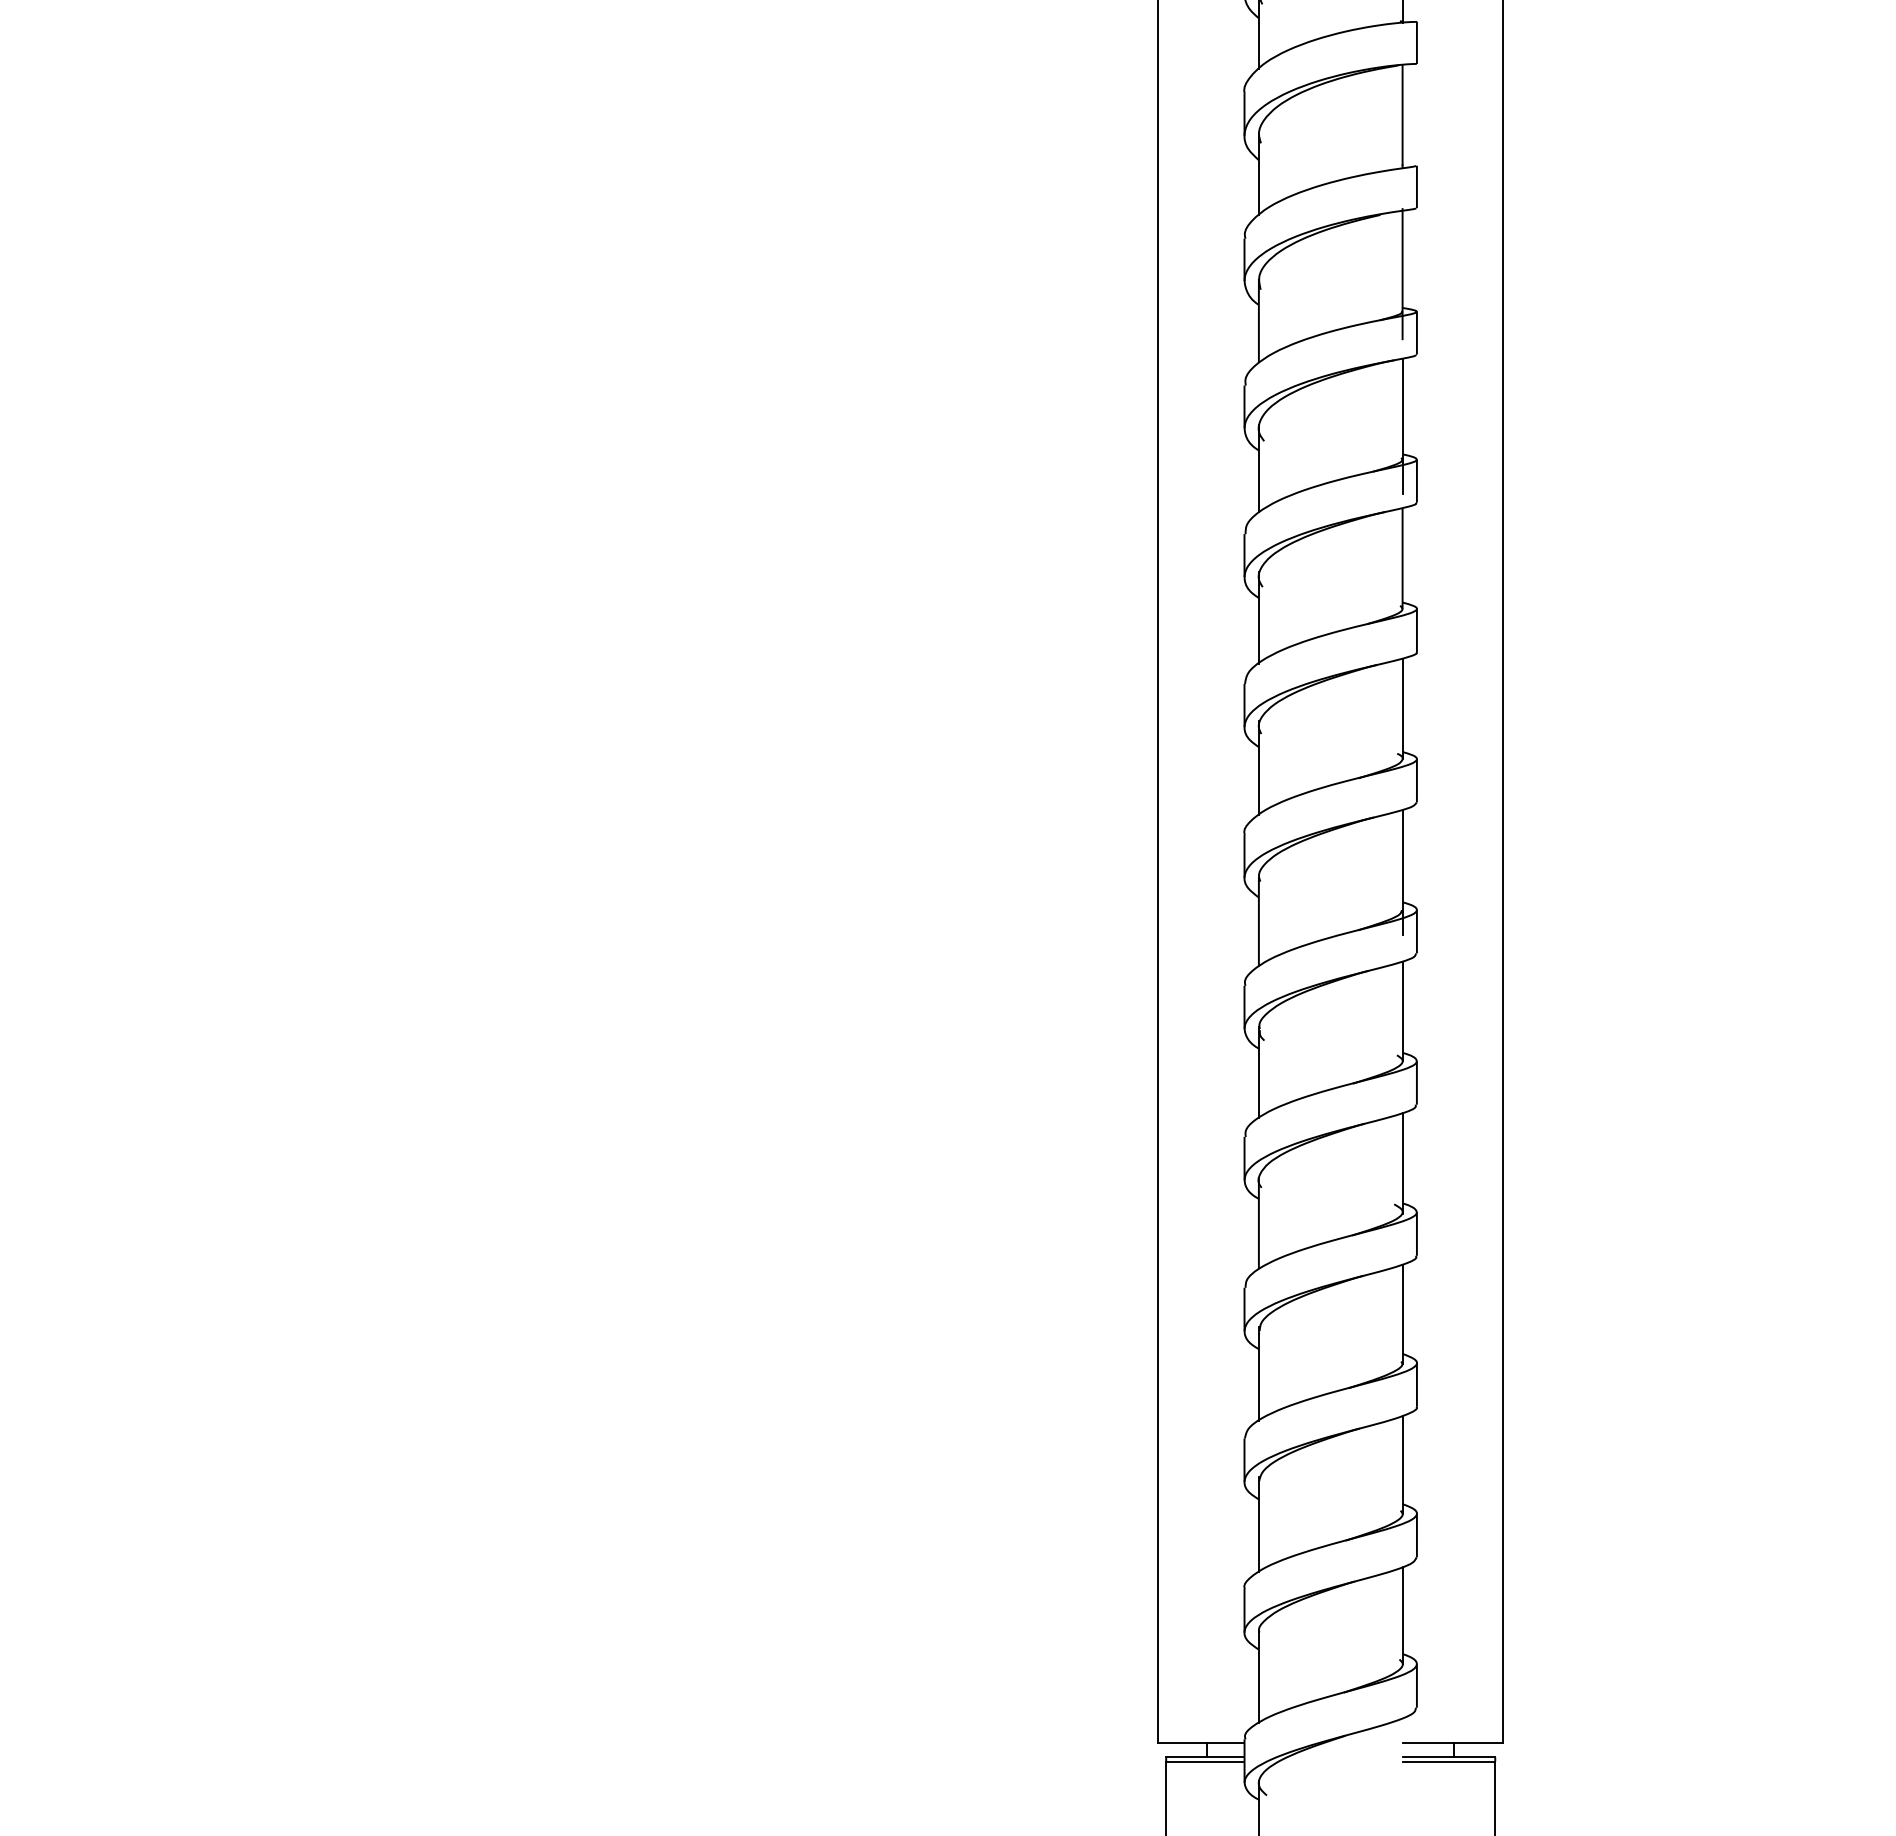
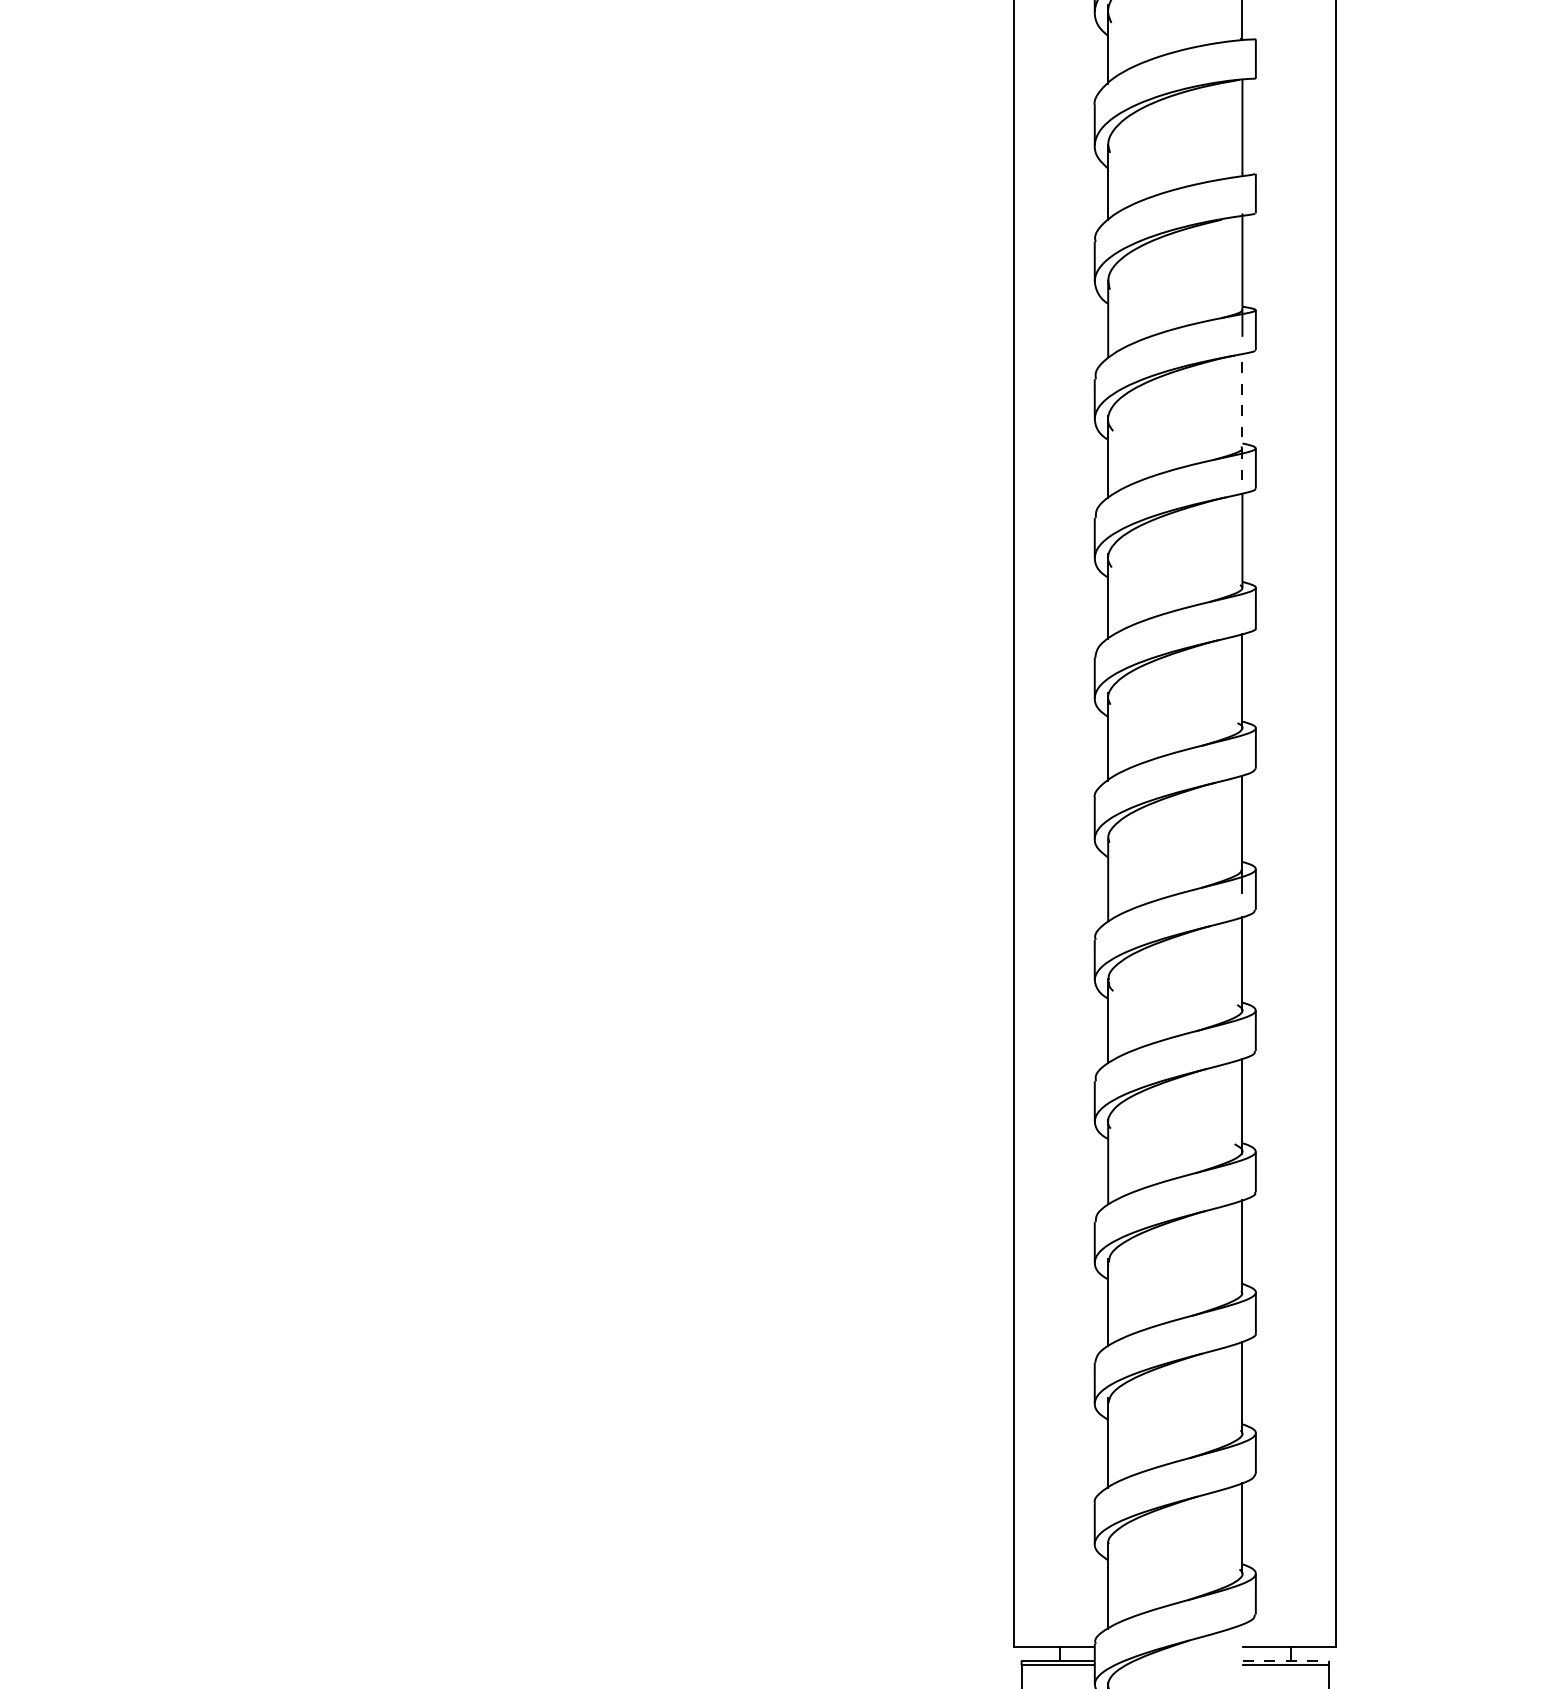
line: (1402, 426) -> (1242, 417), solid -> dashed
line: (1449, 1757) -> (1286, 1660), solid -> dashed

